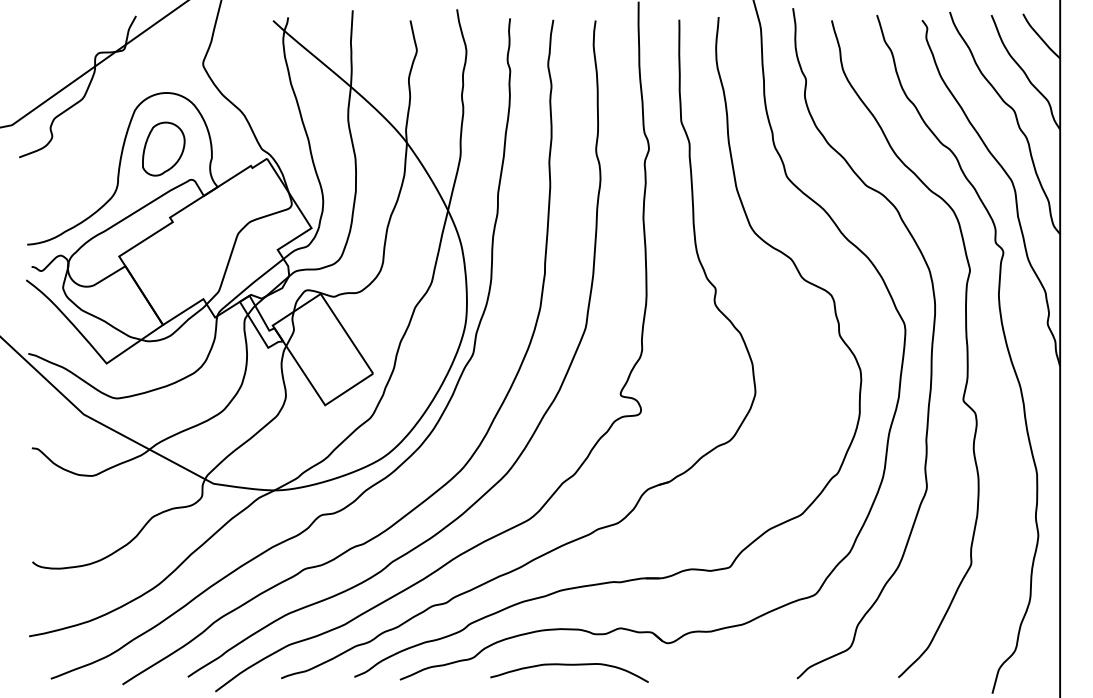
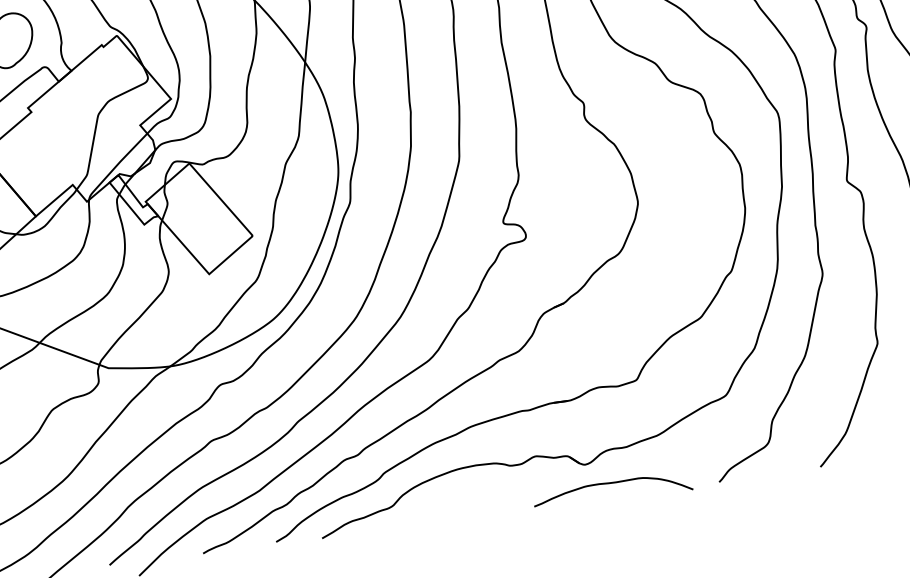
curve: (569, 665) -> (611, 483), moved

